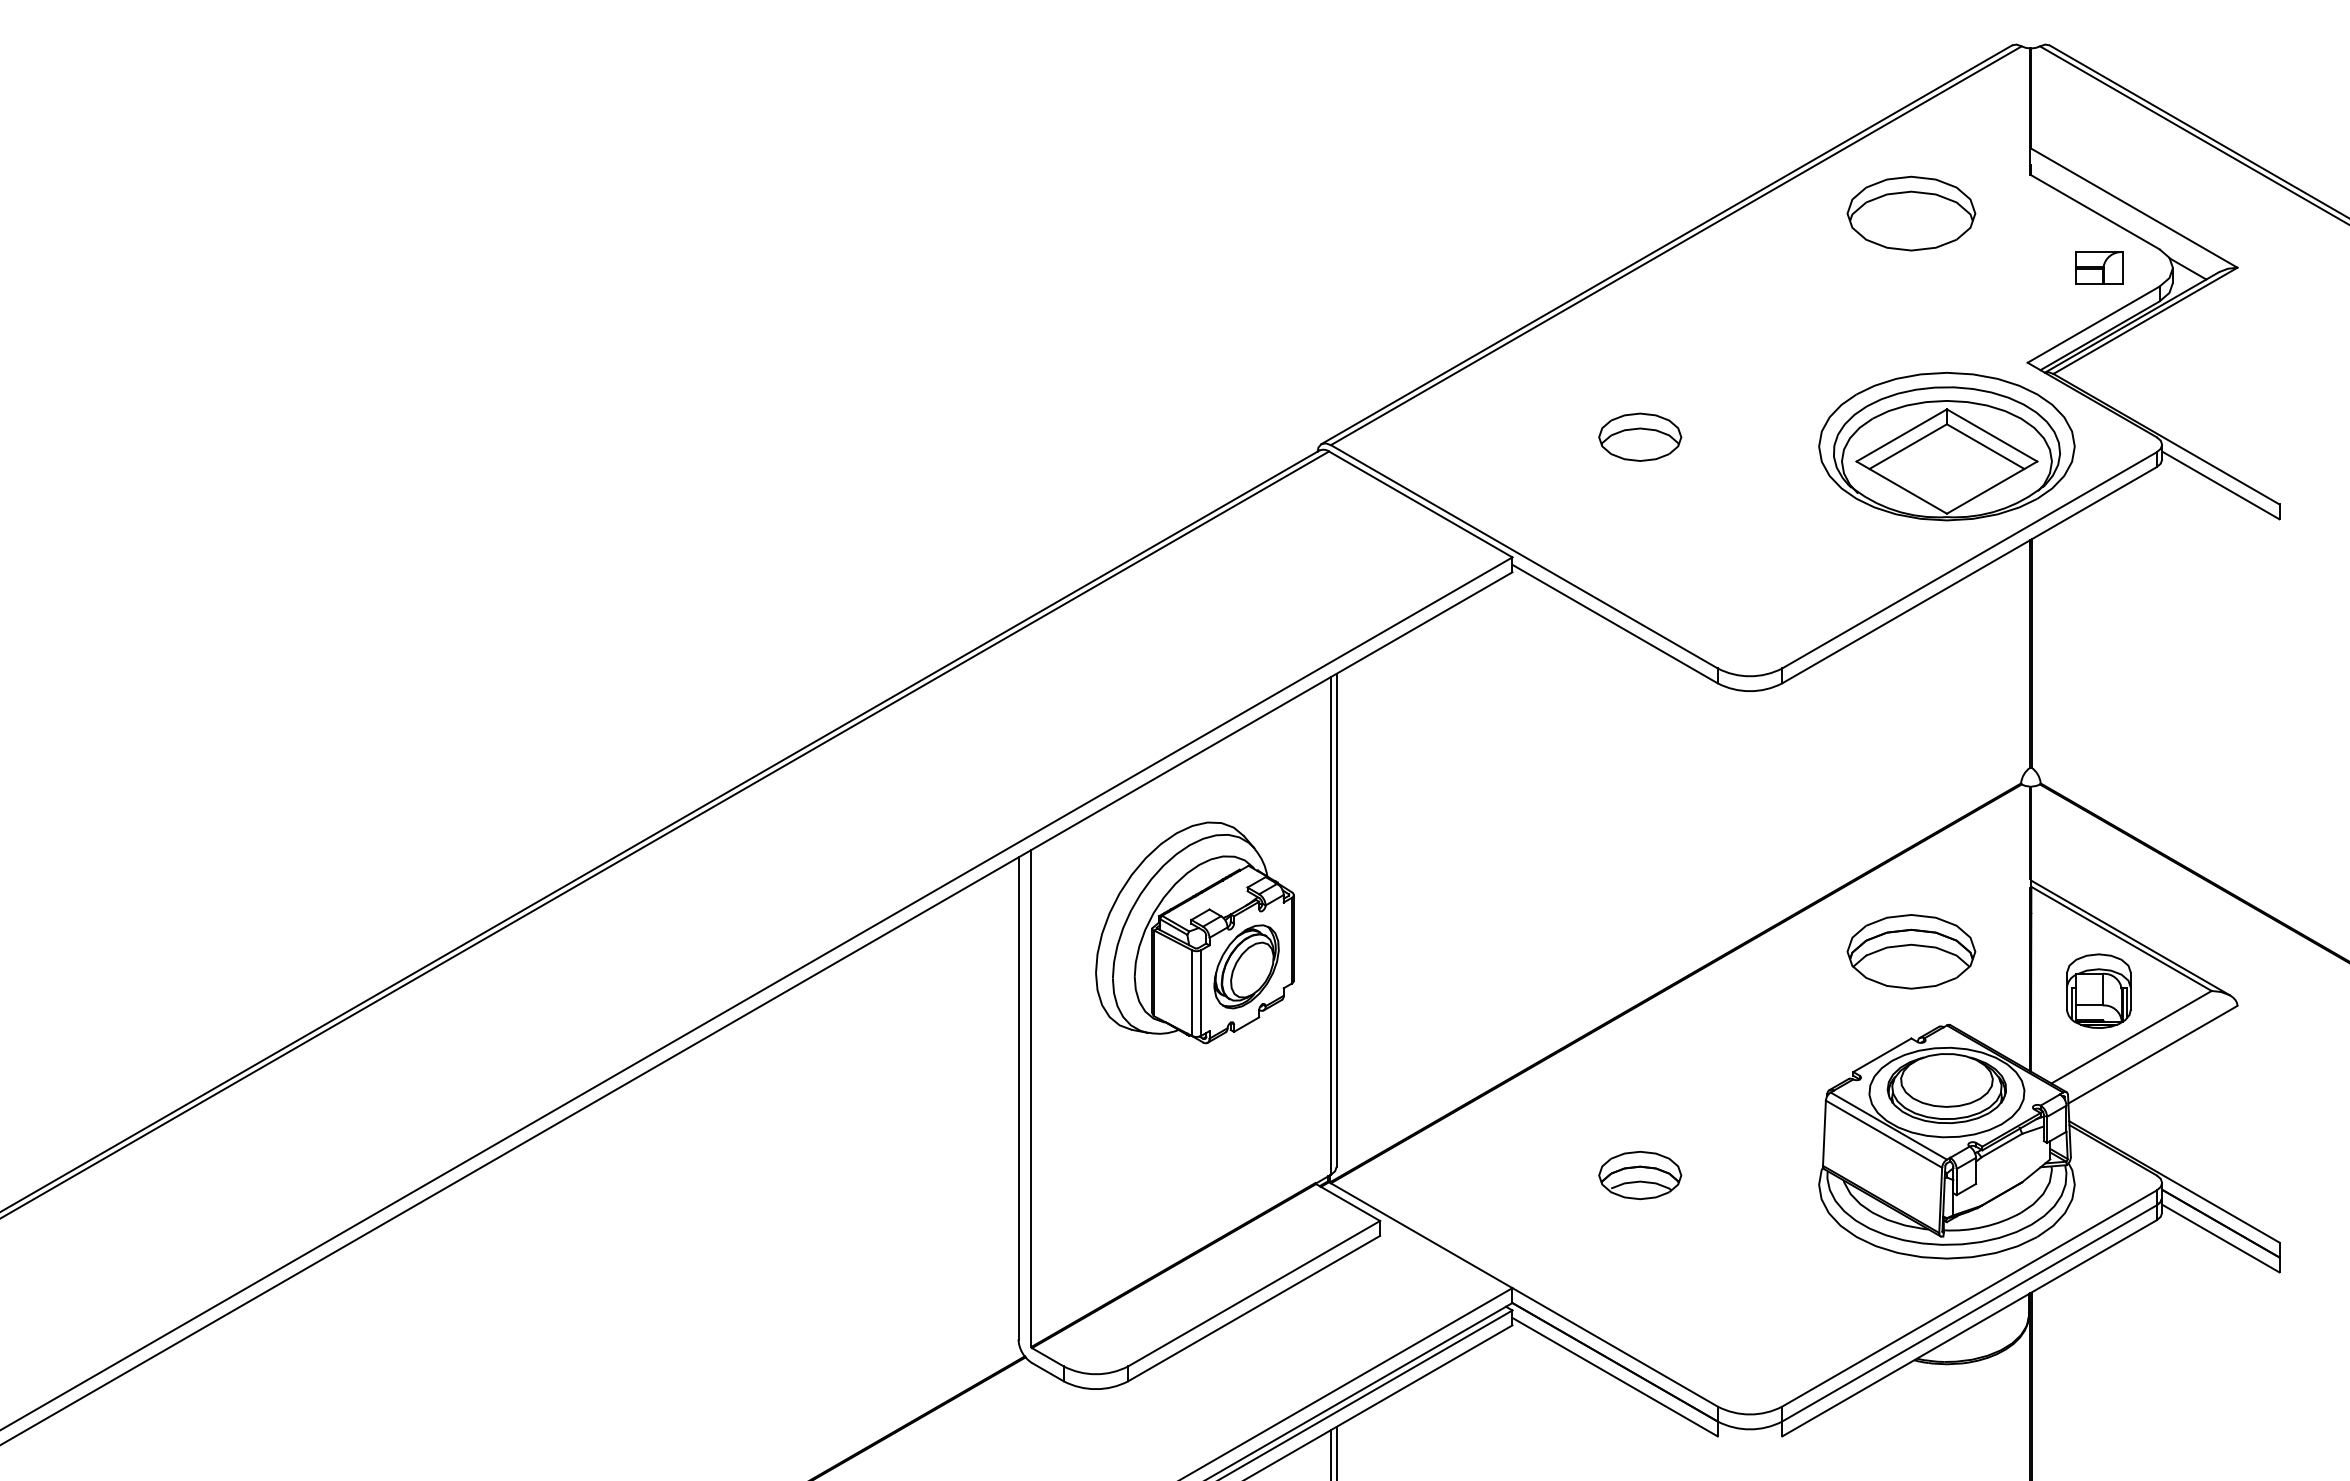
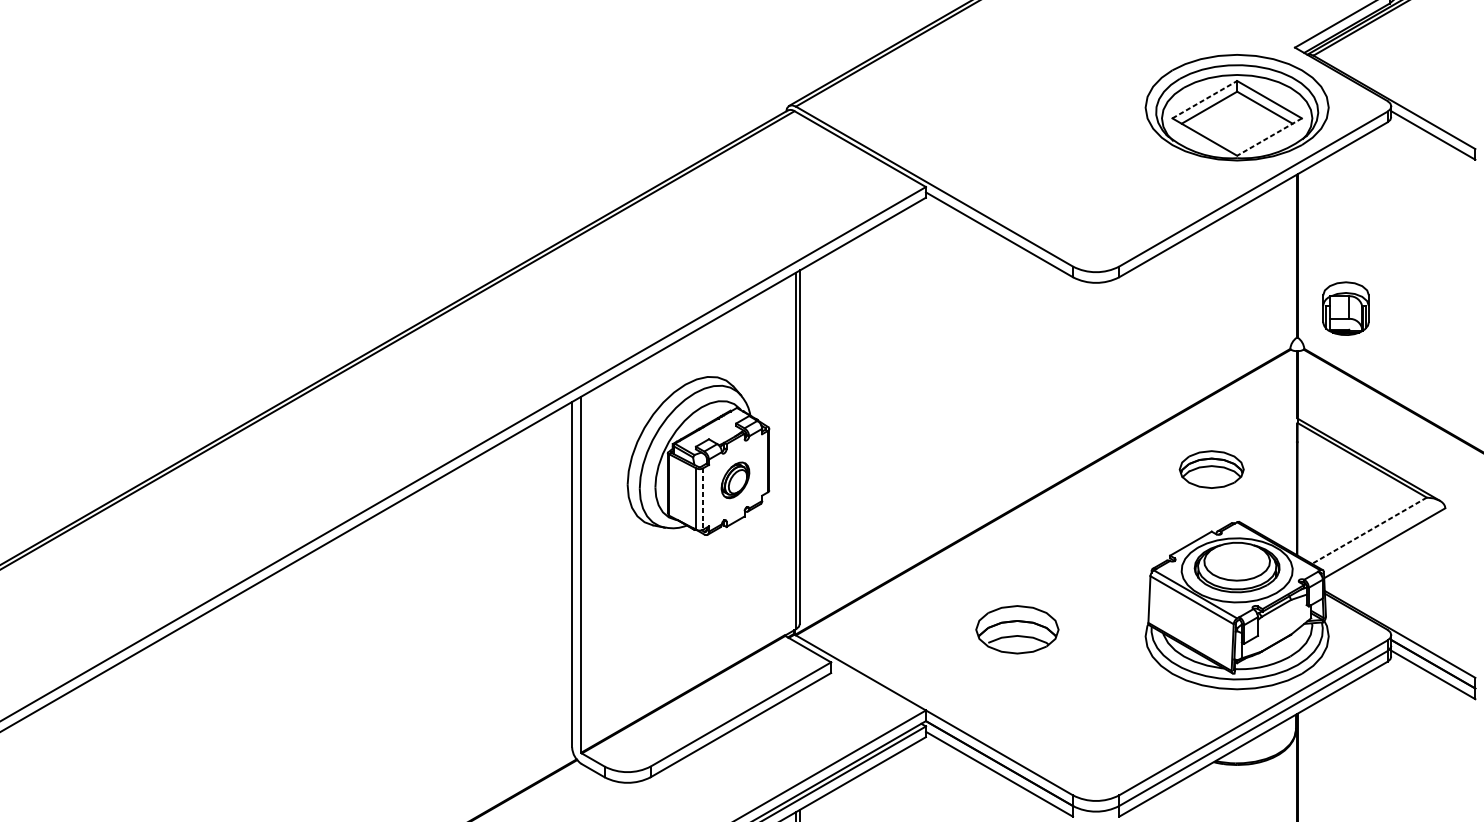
line: (1902, 435) -> (1205, 99), solid -> dashed
part: (1640, 436) -> (1017, 100), removed
line: (1991, 487) -> (1269, 136), solid -> dashed
part: (1911, 951) -> (1211, 469), size x0.7
part: (1246, 966) -> (735, 480), size x0.6
part: (2098, 990) -> (1345, 308), moved
line: (1201, 992) -> (703, 498), solid -> dashed
line: (2131, 1037) -> (1369, 530), solid -> dashed
part: (1640, 1175) -> (1017, 629), size x1.4

